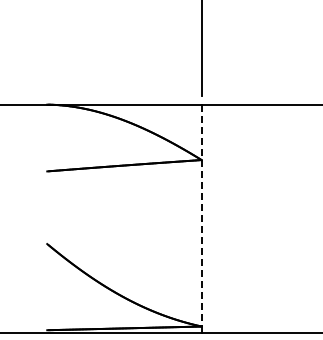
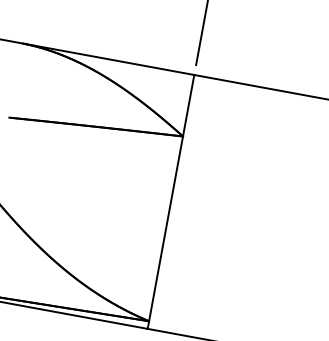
line: (201, 219) -> (170, 202), dashed -> solid

